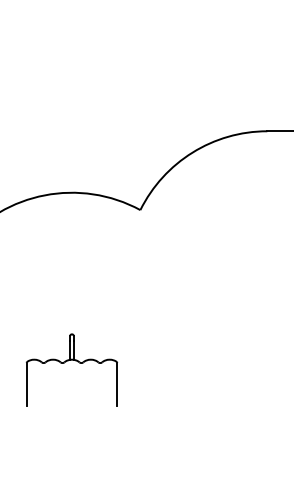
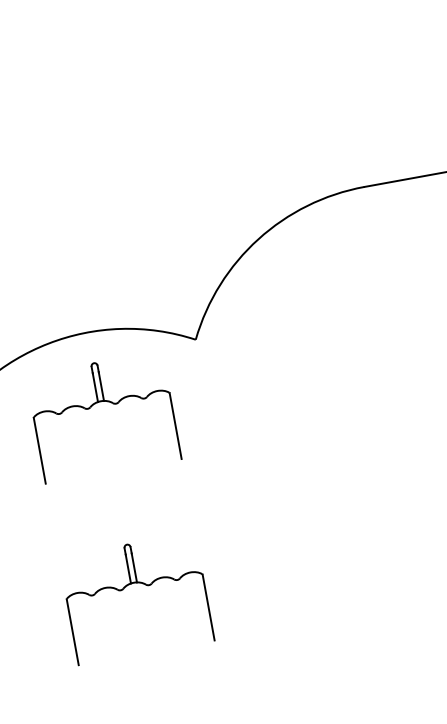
part: (68, 240) -> (96, 404), added

